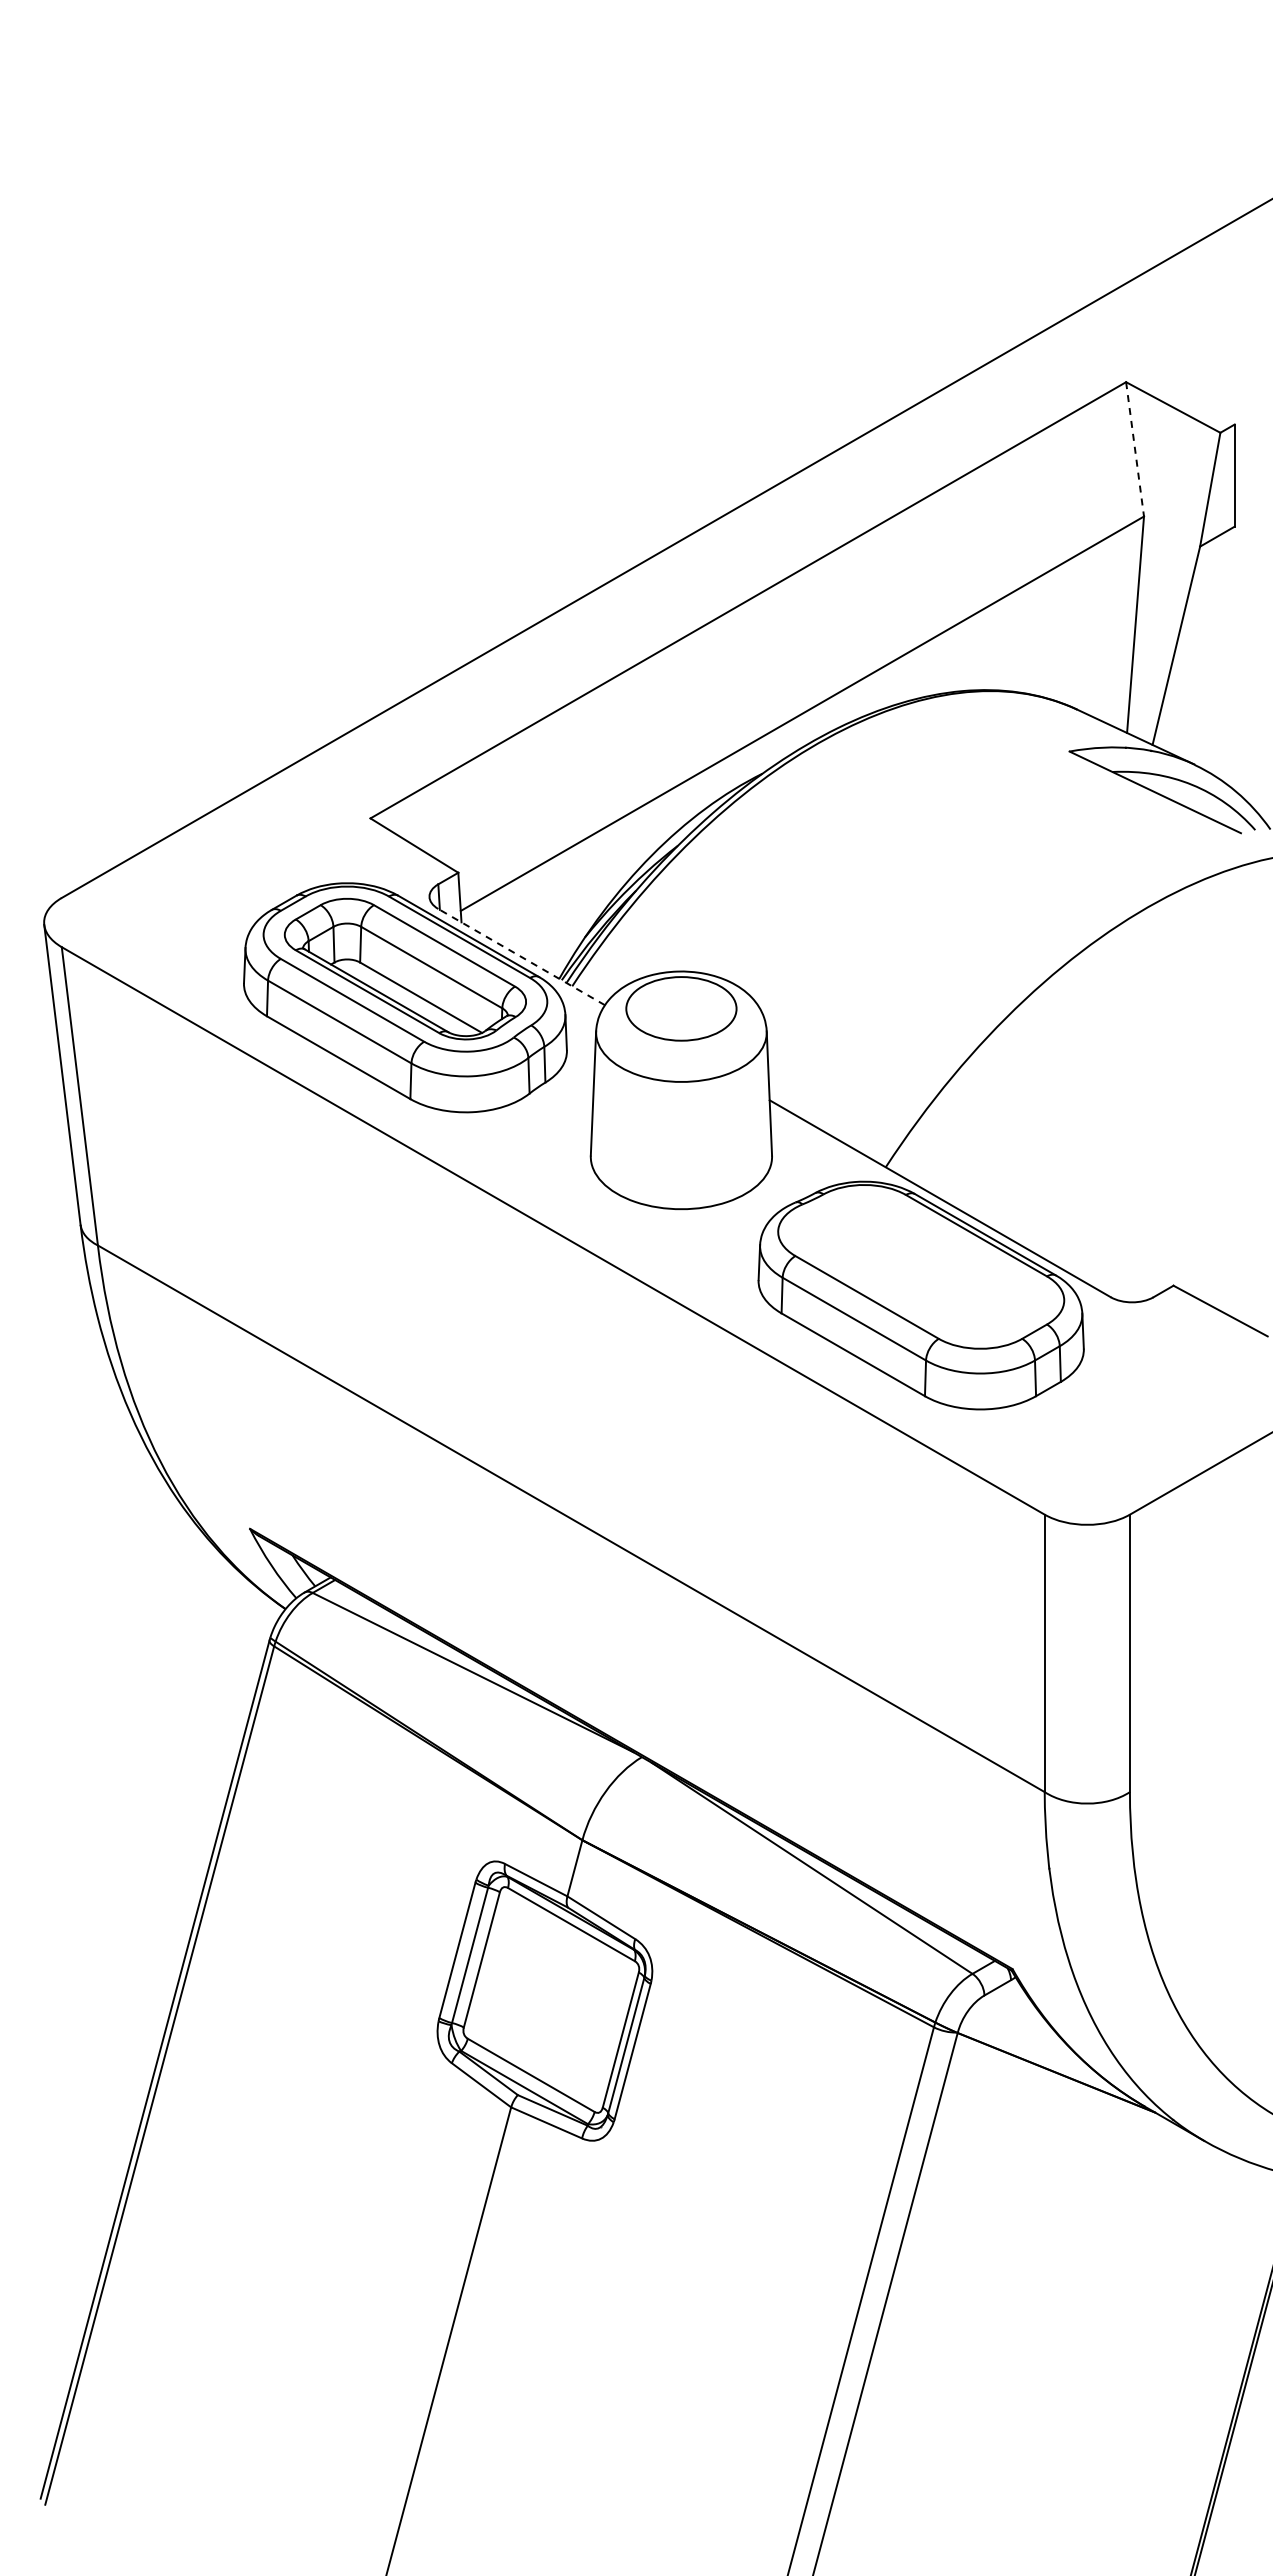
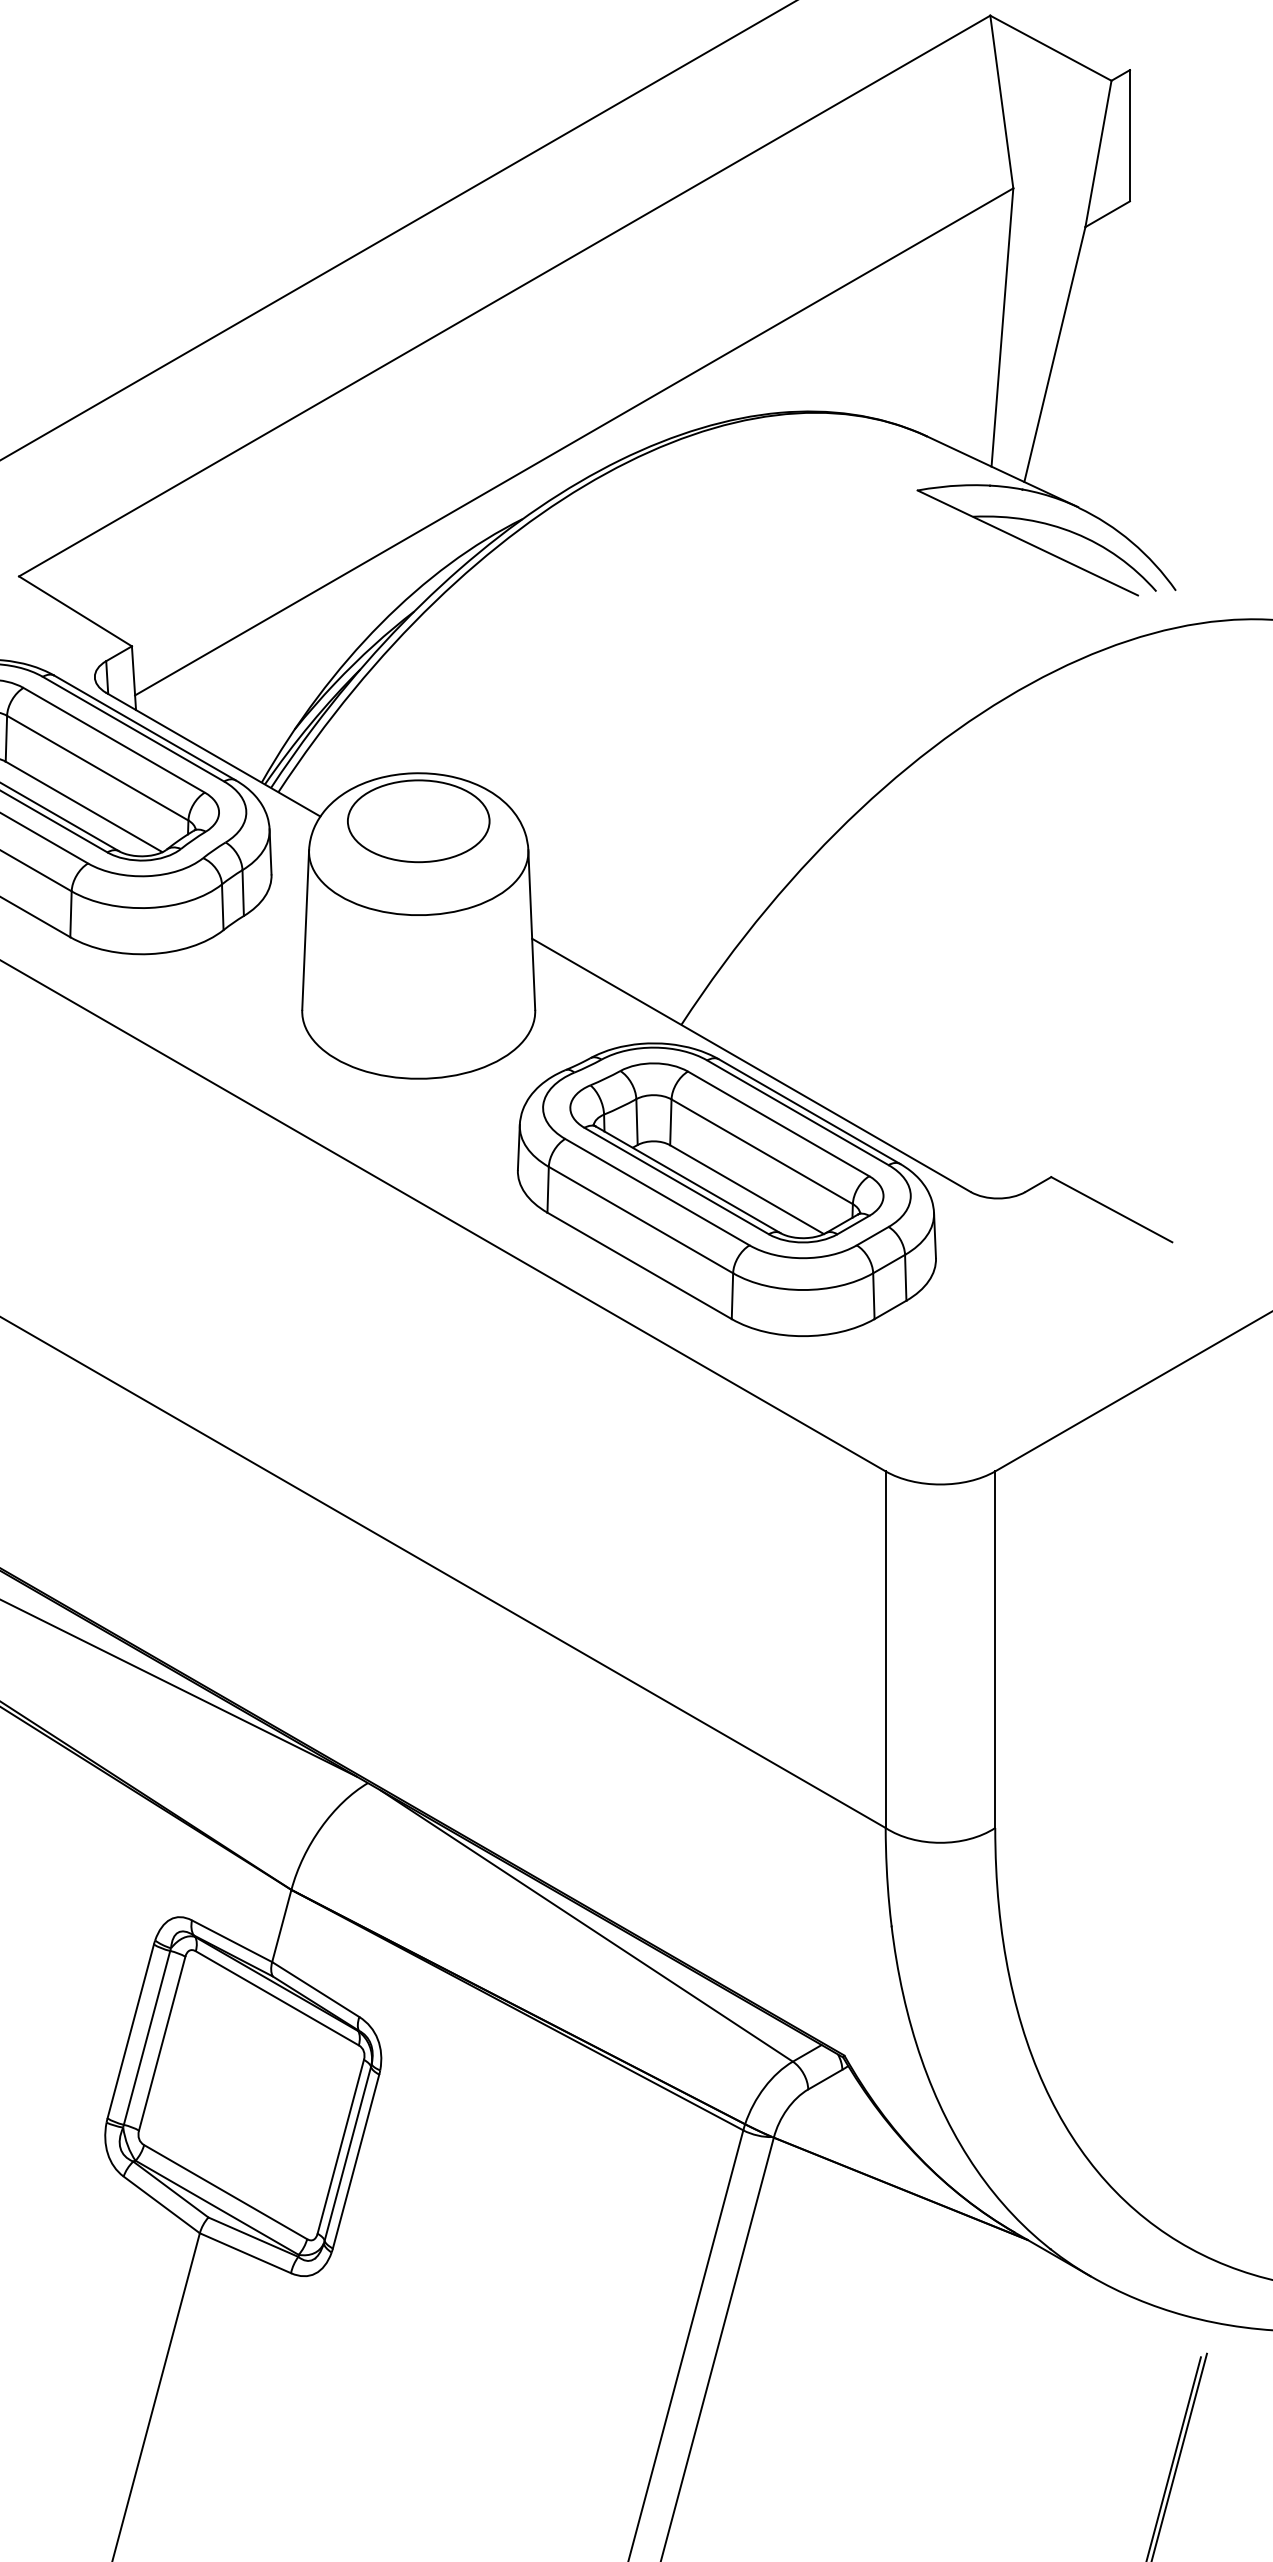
line: (1135, 449) -> (1002, 102), dashed -> solid
line: (521, 956) -> (213, 753), dashed -> solid
part: (920, 1266) -> (726, 1152), added

